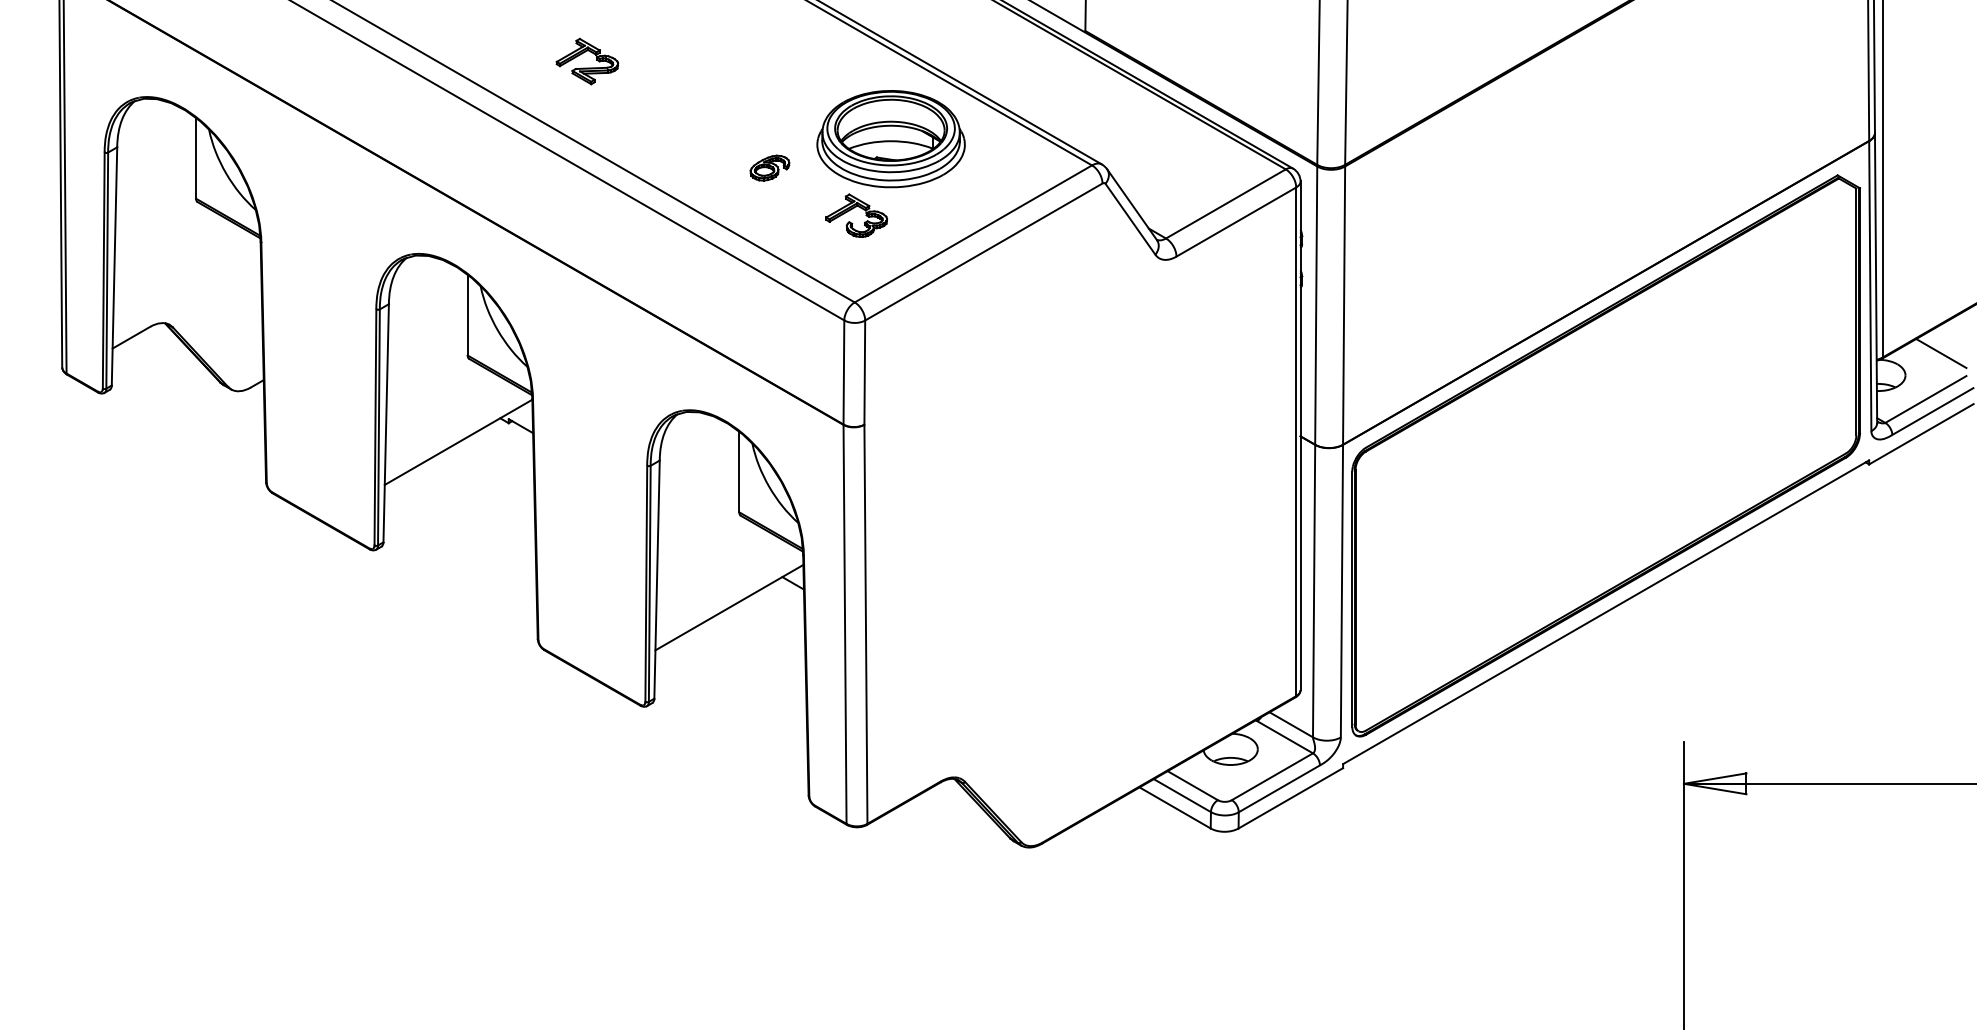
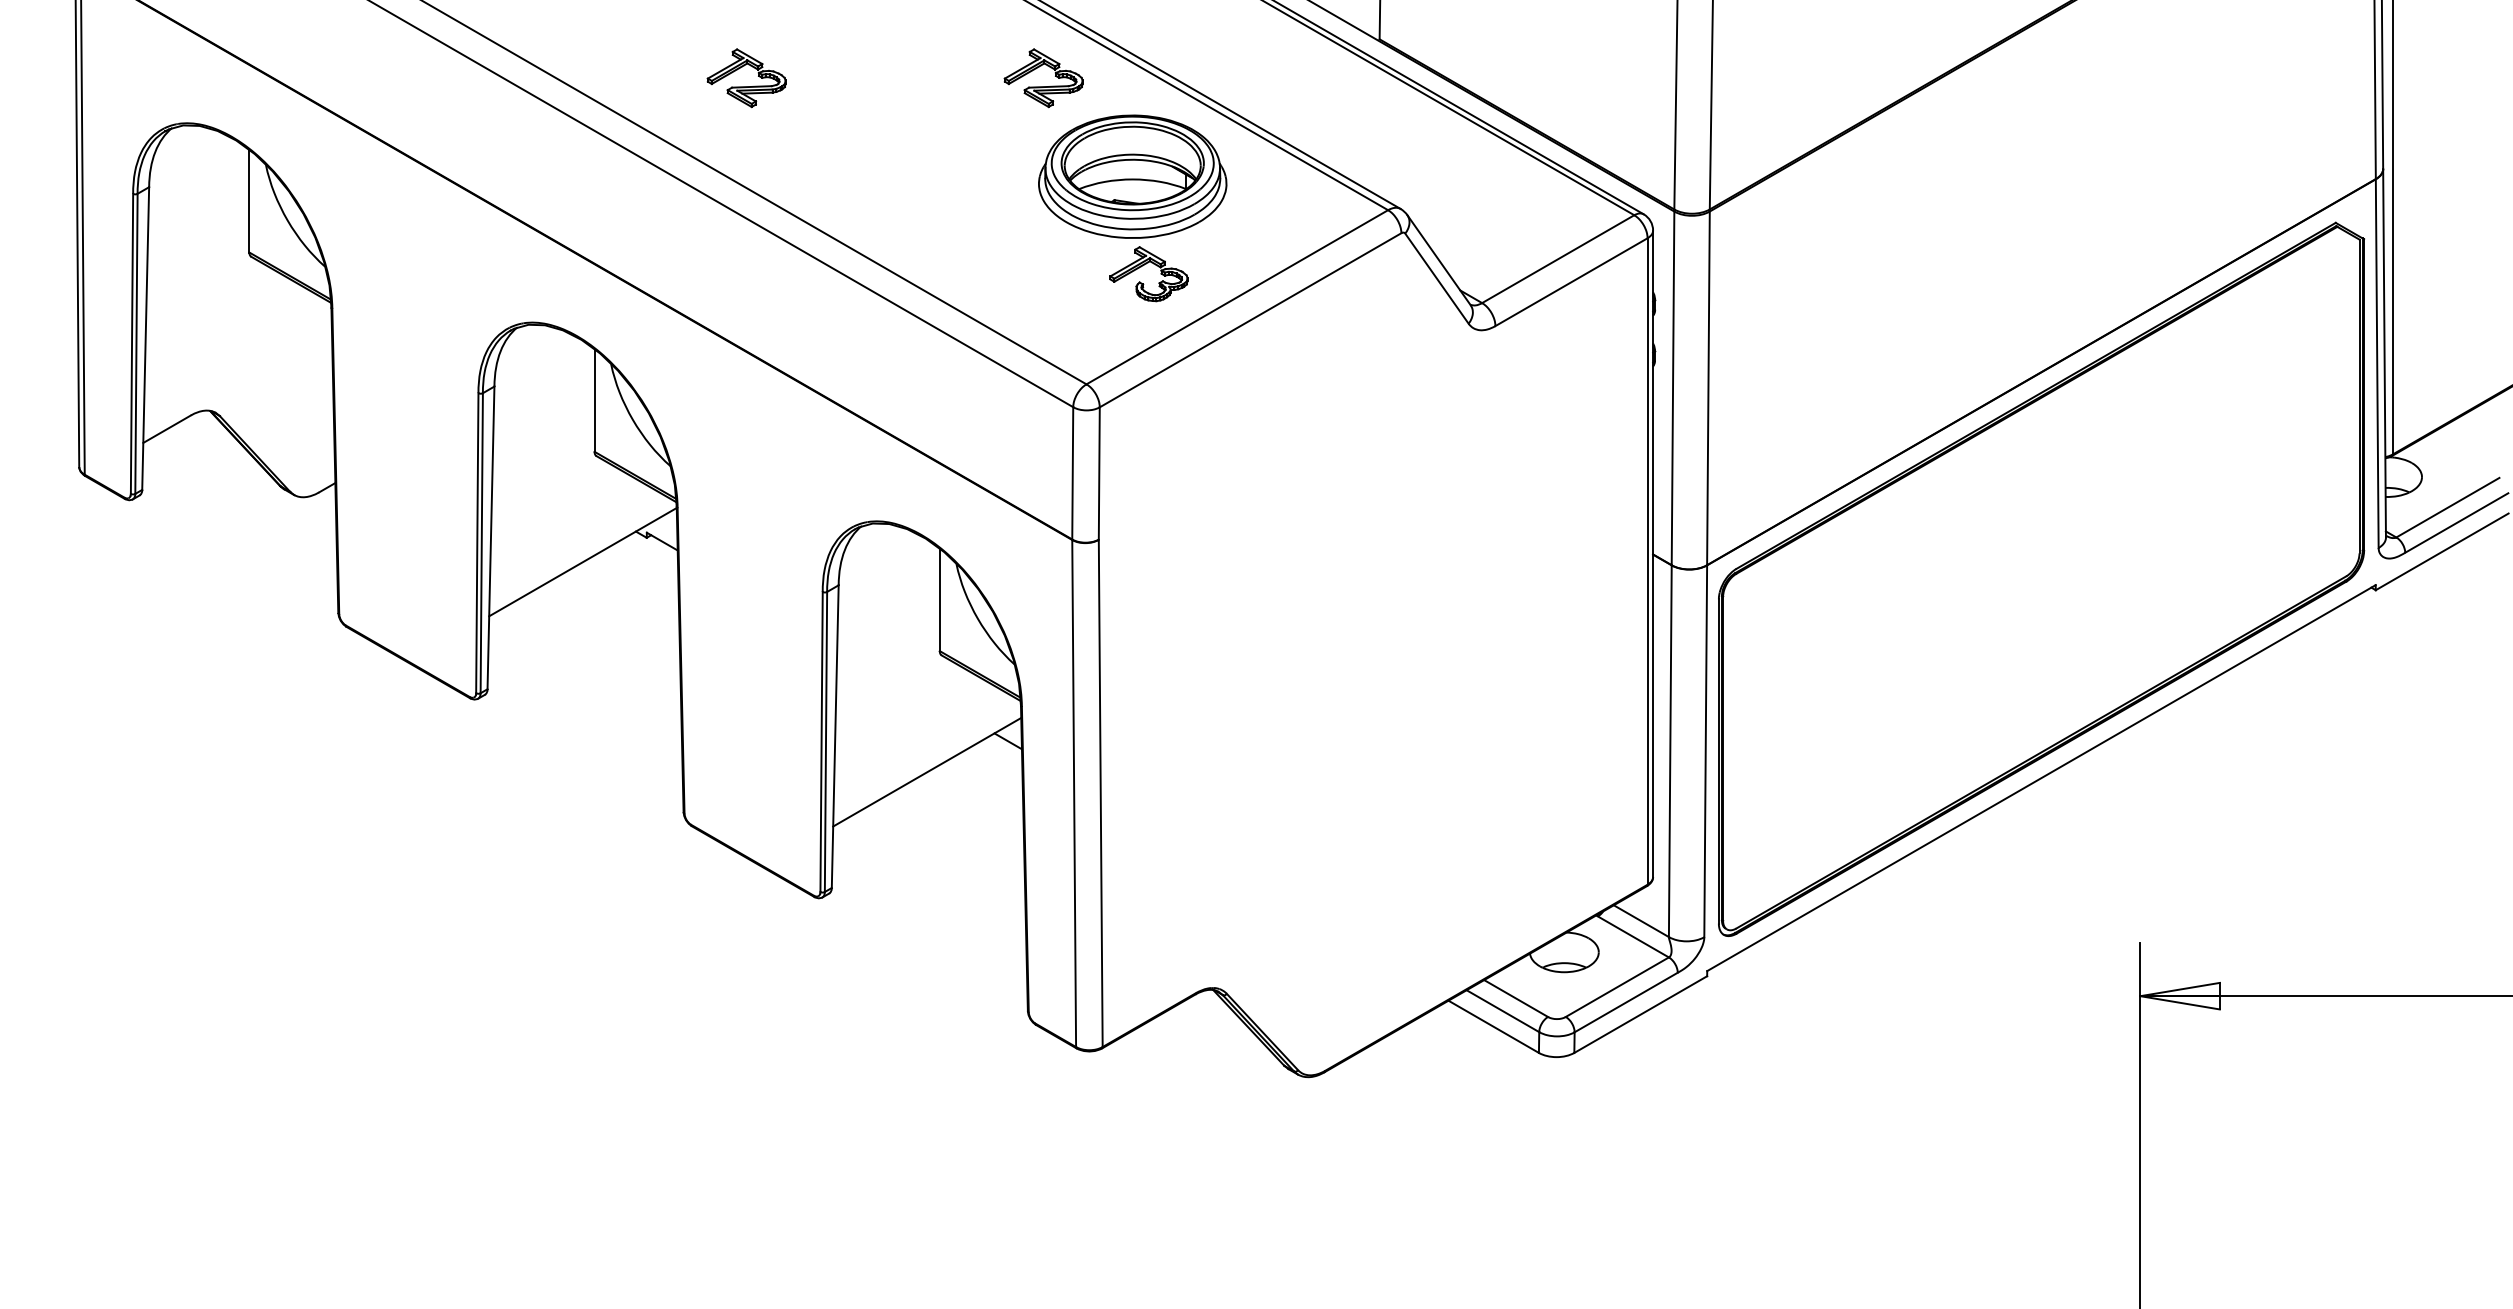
part: (820, 68) -> (1043, 86), added
part: (769, 168) -> (978, 213), removed
part: (853, 208) -> (1144, 265), moved
line: (1941, 352) -> (2467, 448), removed

